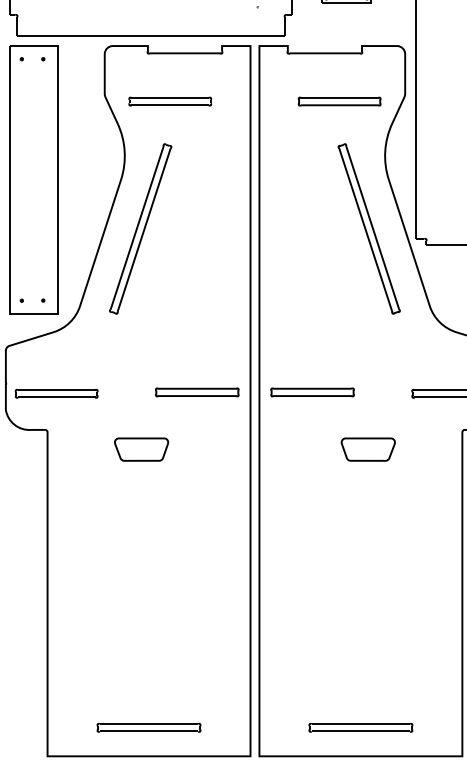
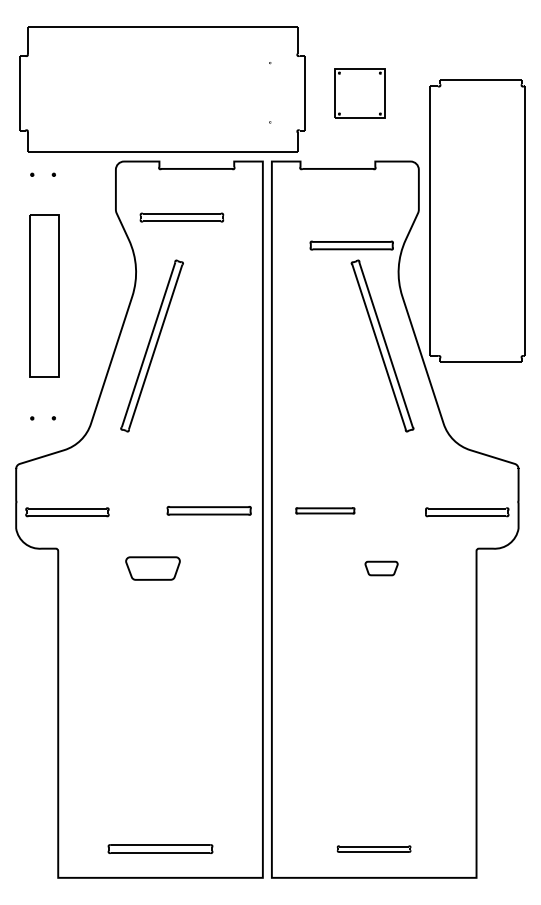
part: (339, 101) -> (351, 245), moved
part: (32, 178) -> (43, 295), size x0.6
part: (311, 392) -> (324, 510), size x0.7
part: (368, 449) -> (381, 568), size x0.6
part: (360, 727) -> (373, 848), size x0.7

